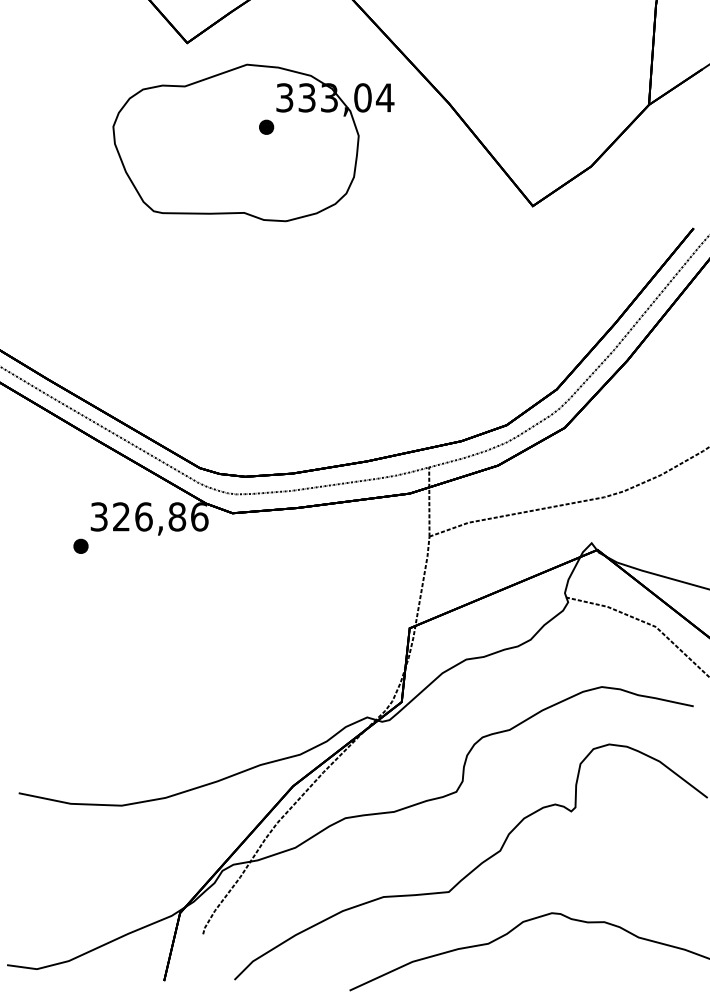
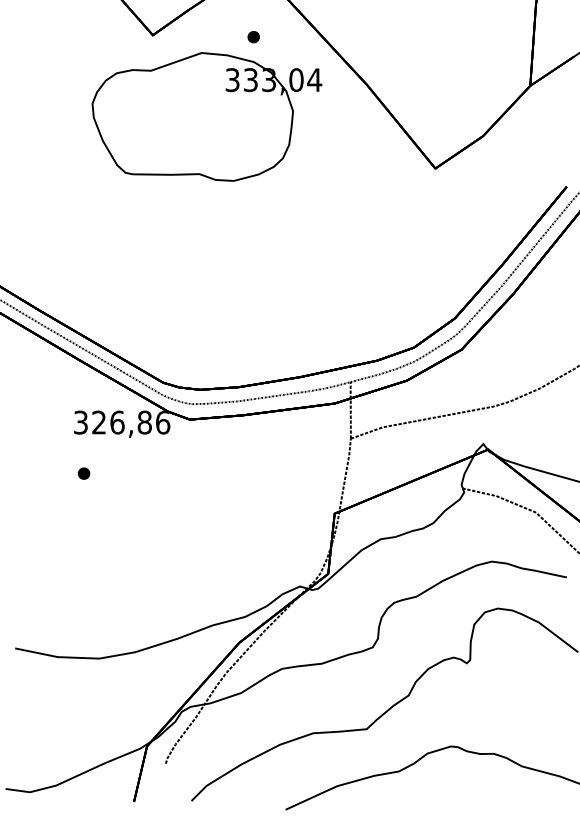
part: (266, 127) -> (253, 37), moved
part: (80, 546) -> (83, 473), moved

